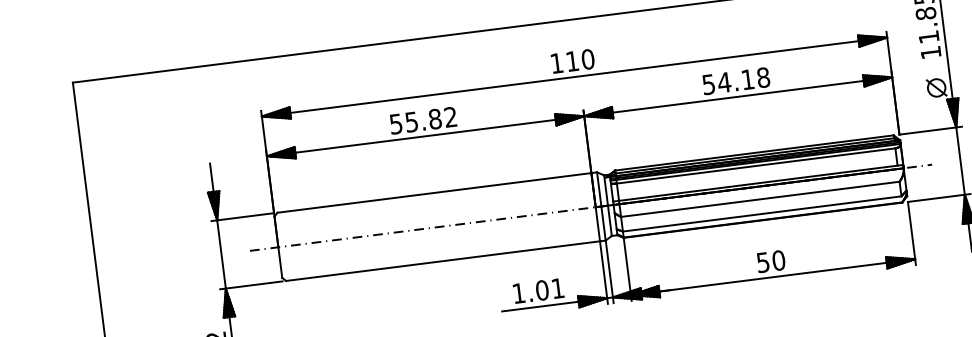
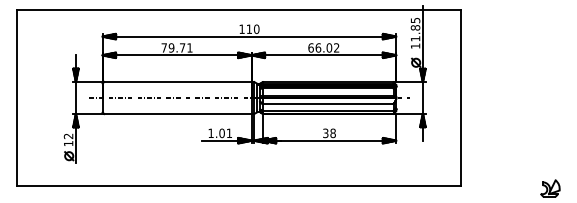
text: (735, 80) -> (323, 47), 54.18 -> 66.02
text: (422, 119) -> (176, 47), 55.82 -> 79.71
text: (770, 259) -> (329, 132), 50 -> 38

